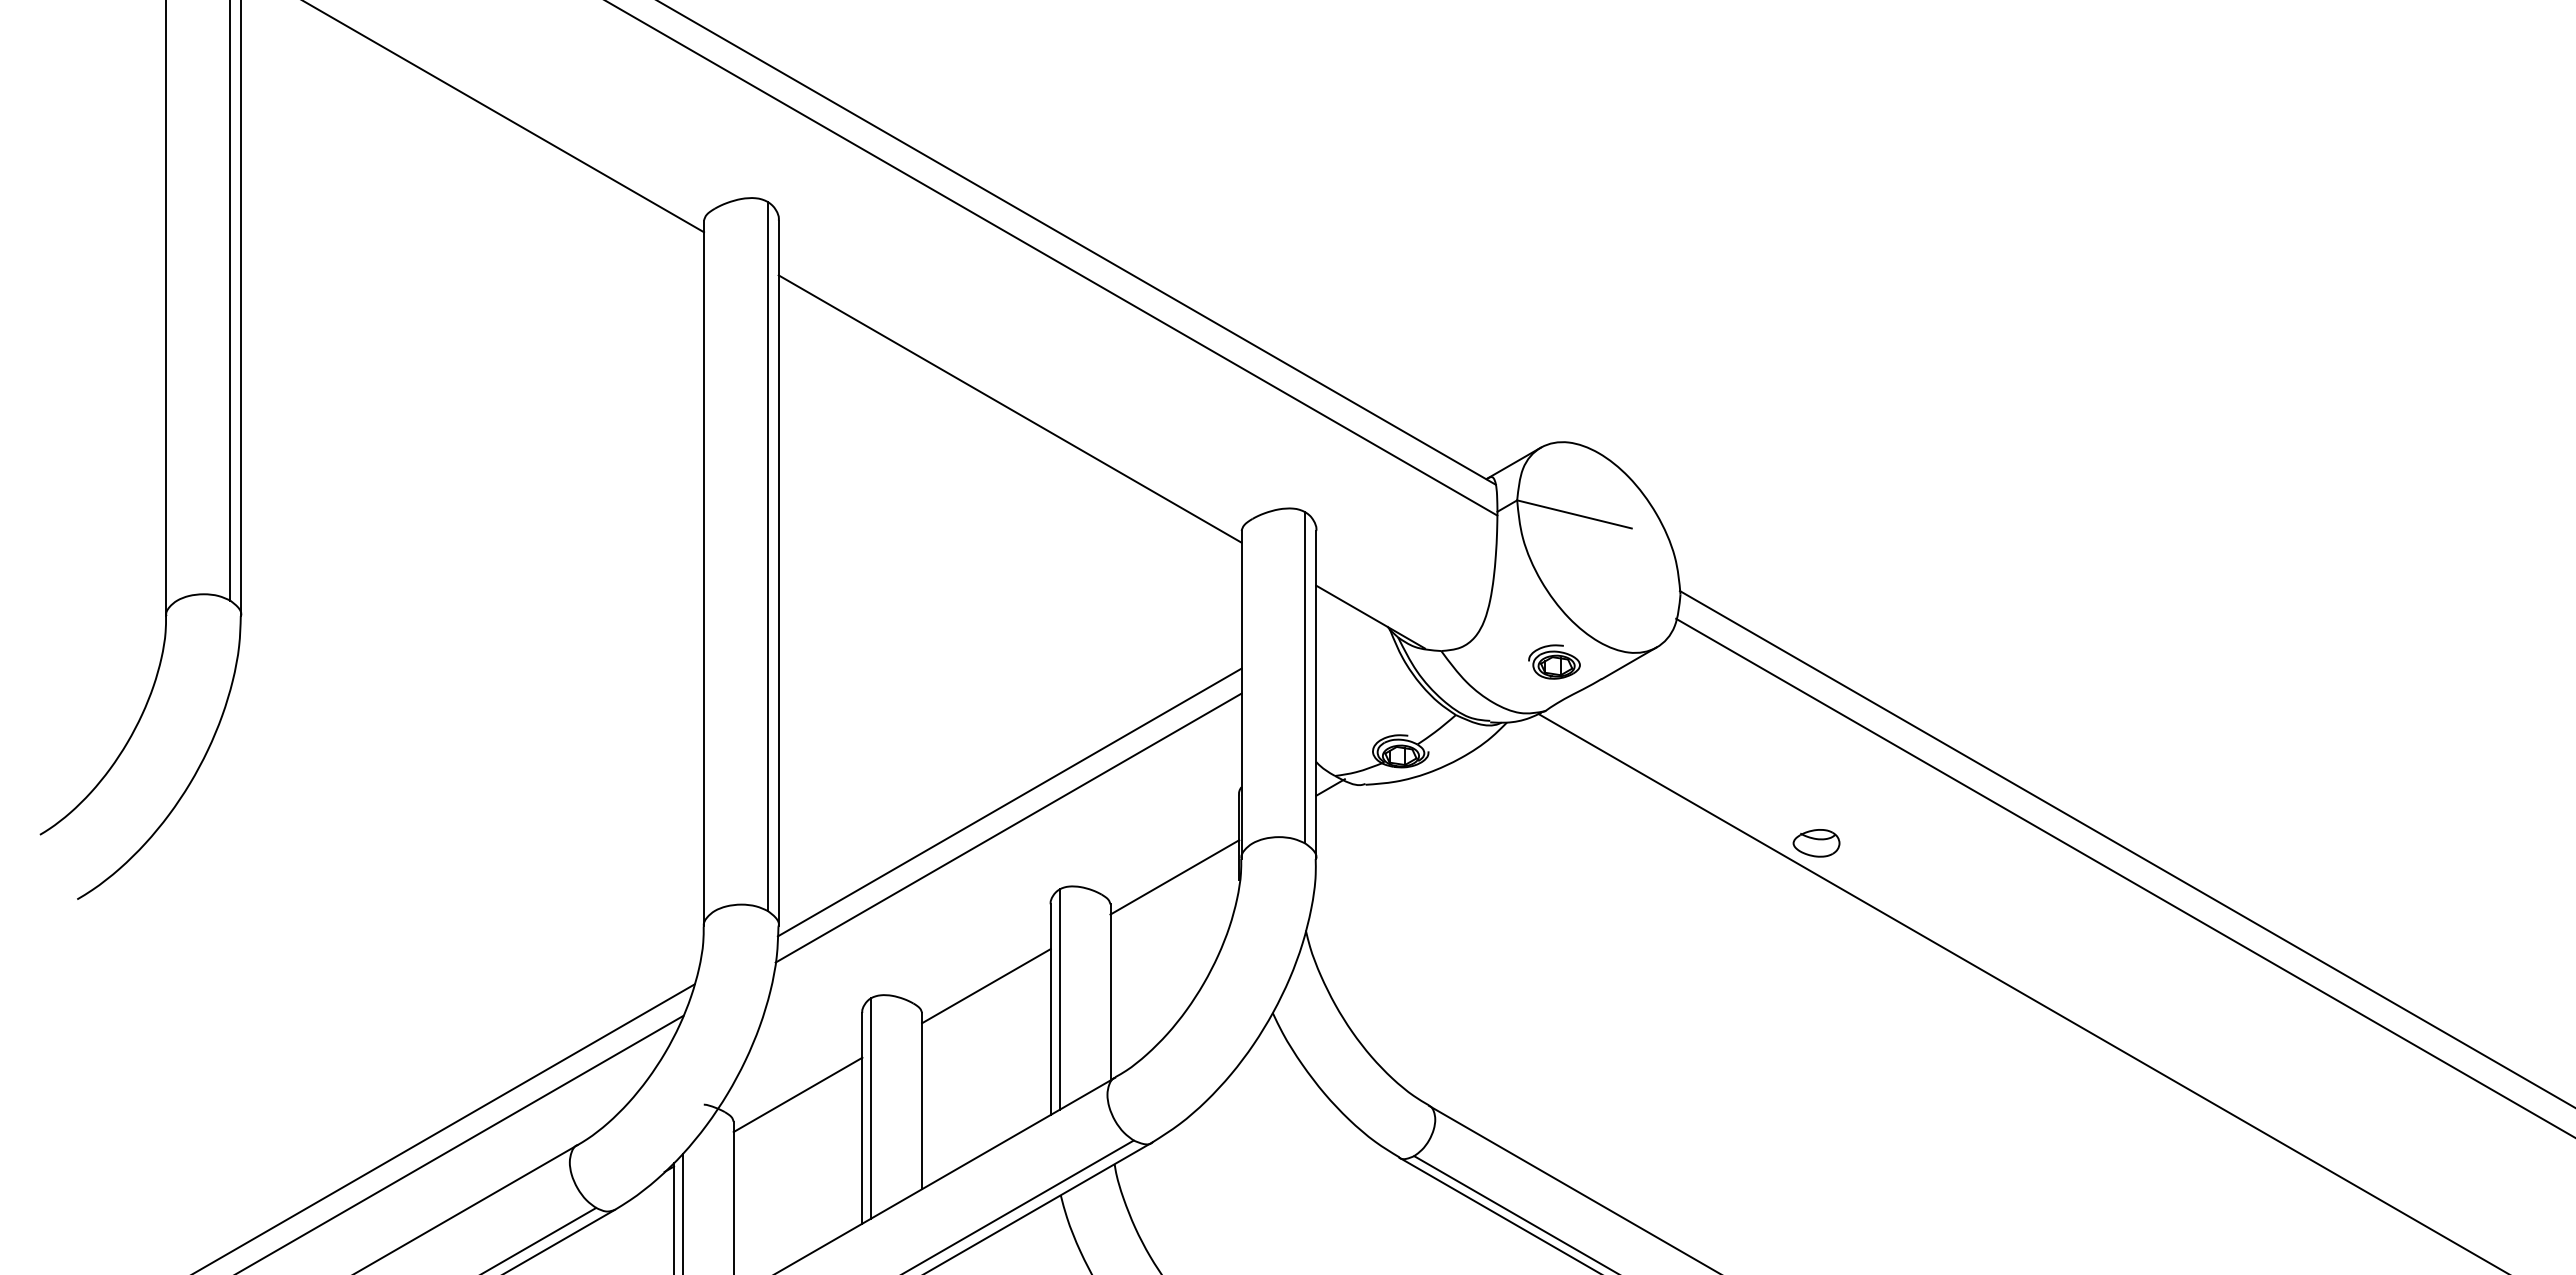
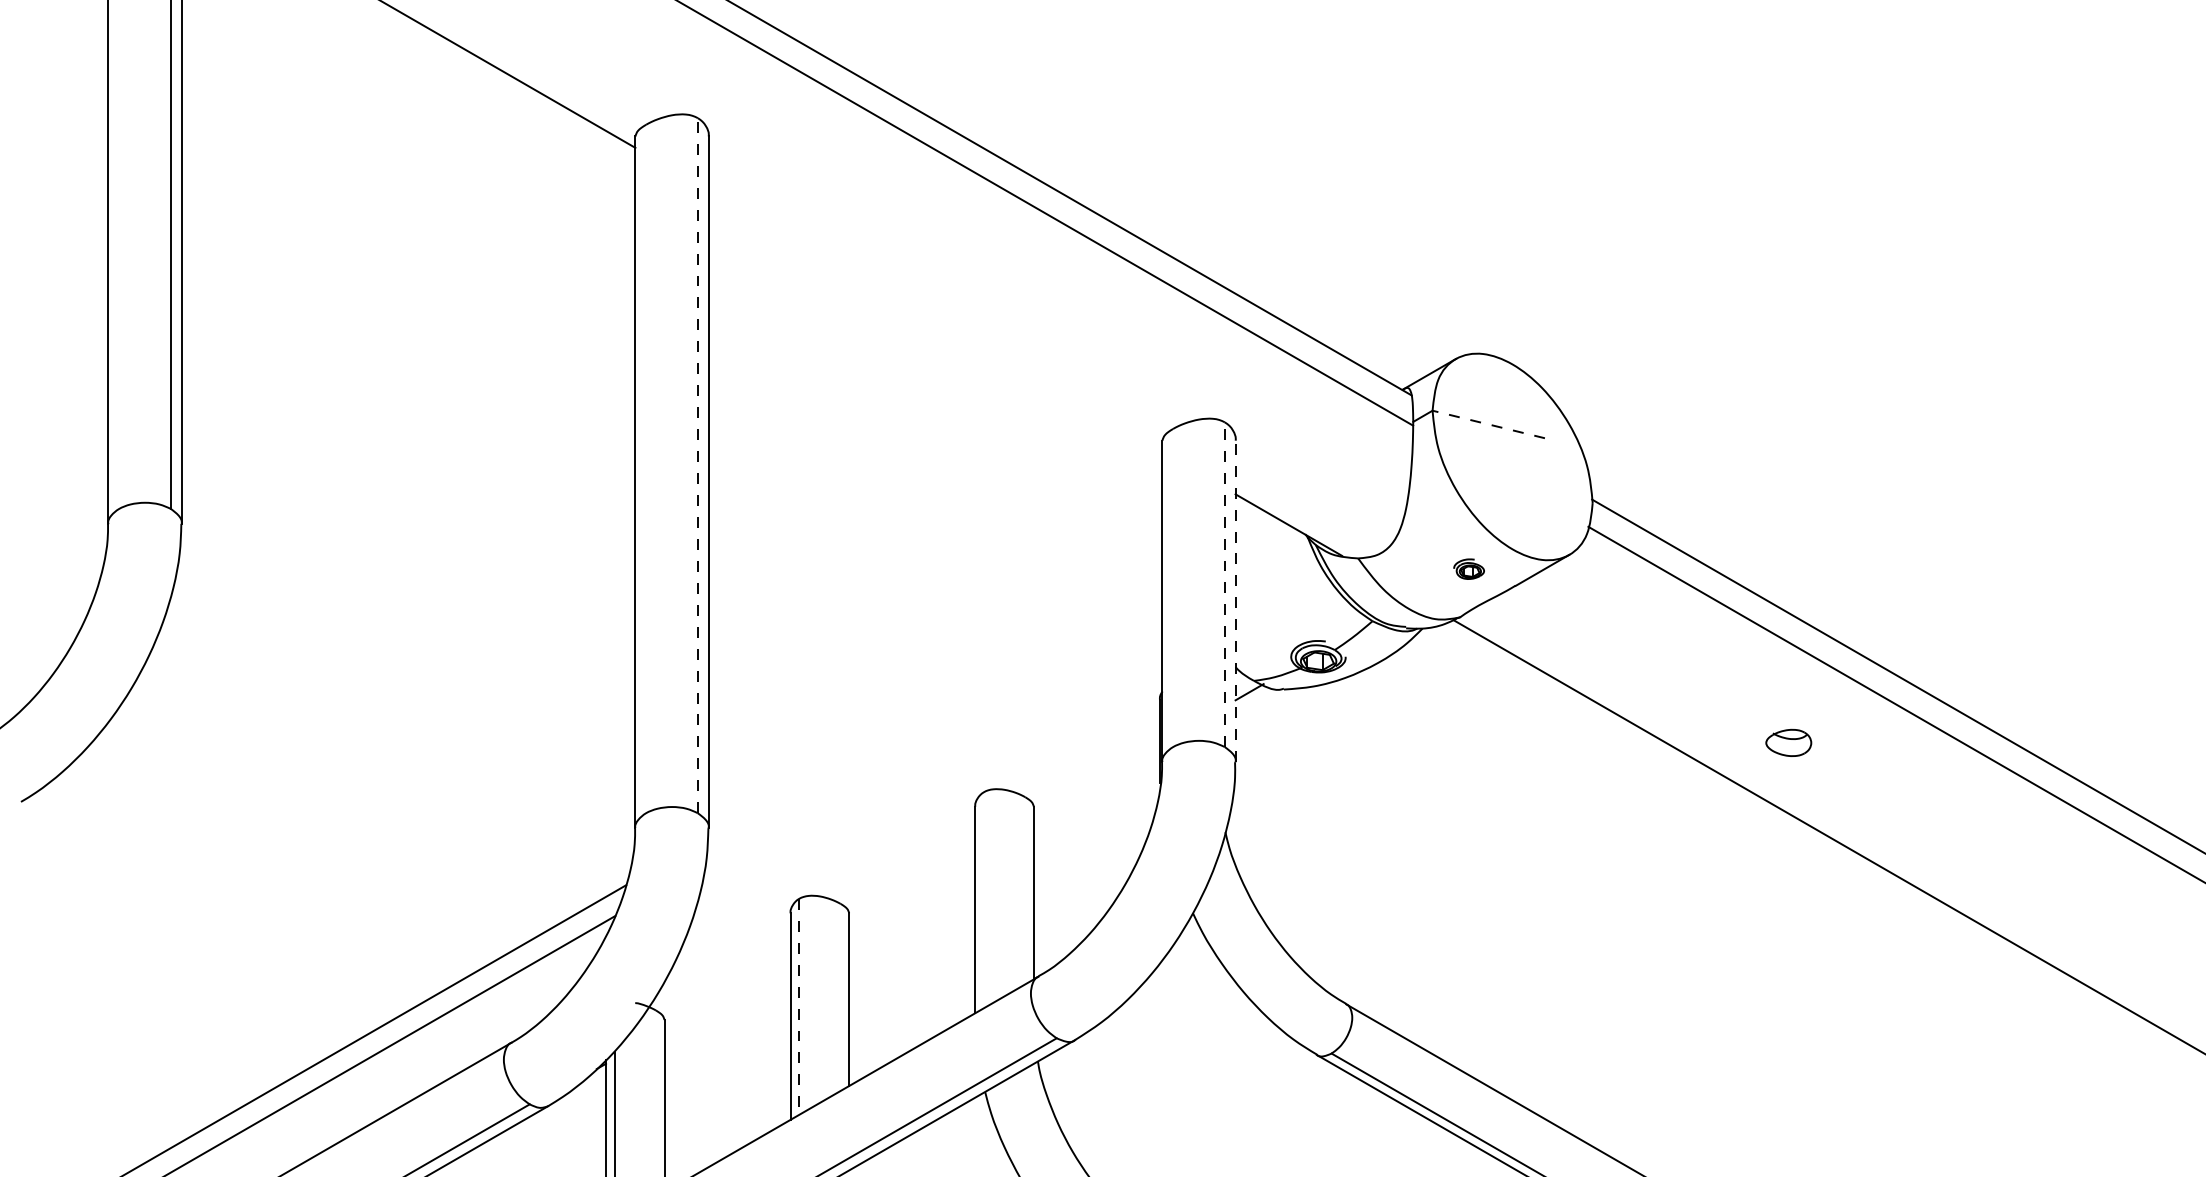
line: (1009, 408) -> (934, 320), removed
line: (1574, 514) -> (1488, 424), solid -> dashed
line: (767, 556) -> (697, 465), solid -> dashed
part: (1554, 661) -> (1469, 568), size x0.6
line: (1305, 677) -> (1225, 584), solid -> dashed
line: (1316, 694) -> (1235, 601), solid -> dashed
line: (1009, 802) -> (934, 706), removed
line: (1008, 827) -> (933, 731), removed
part: (1816, 843) -> (1788, 743), moved
line: (1174, 877) -> (1096, 780), removed
line: (986, 986) -> (912, 887), removed
line: (1059, 999) -> (983, 900), removed
line: (797, 1094) -> (727, 993), removed
line: (871, 1108) -> (799, 1006), solid -> dashed

